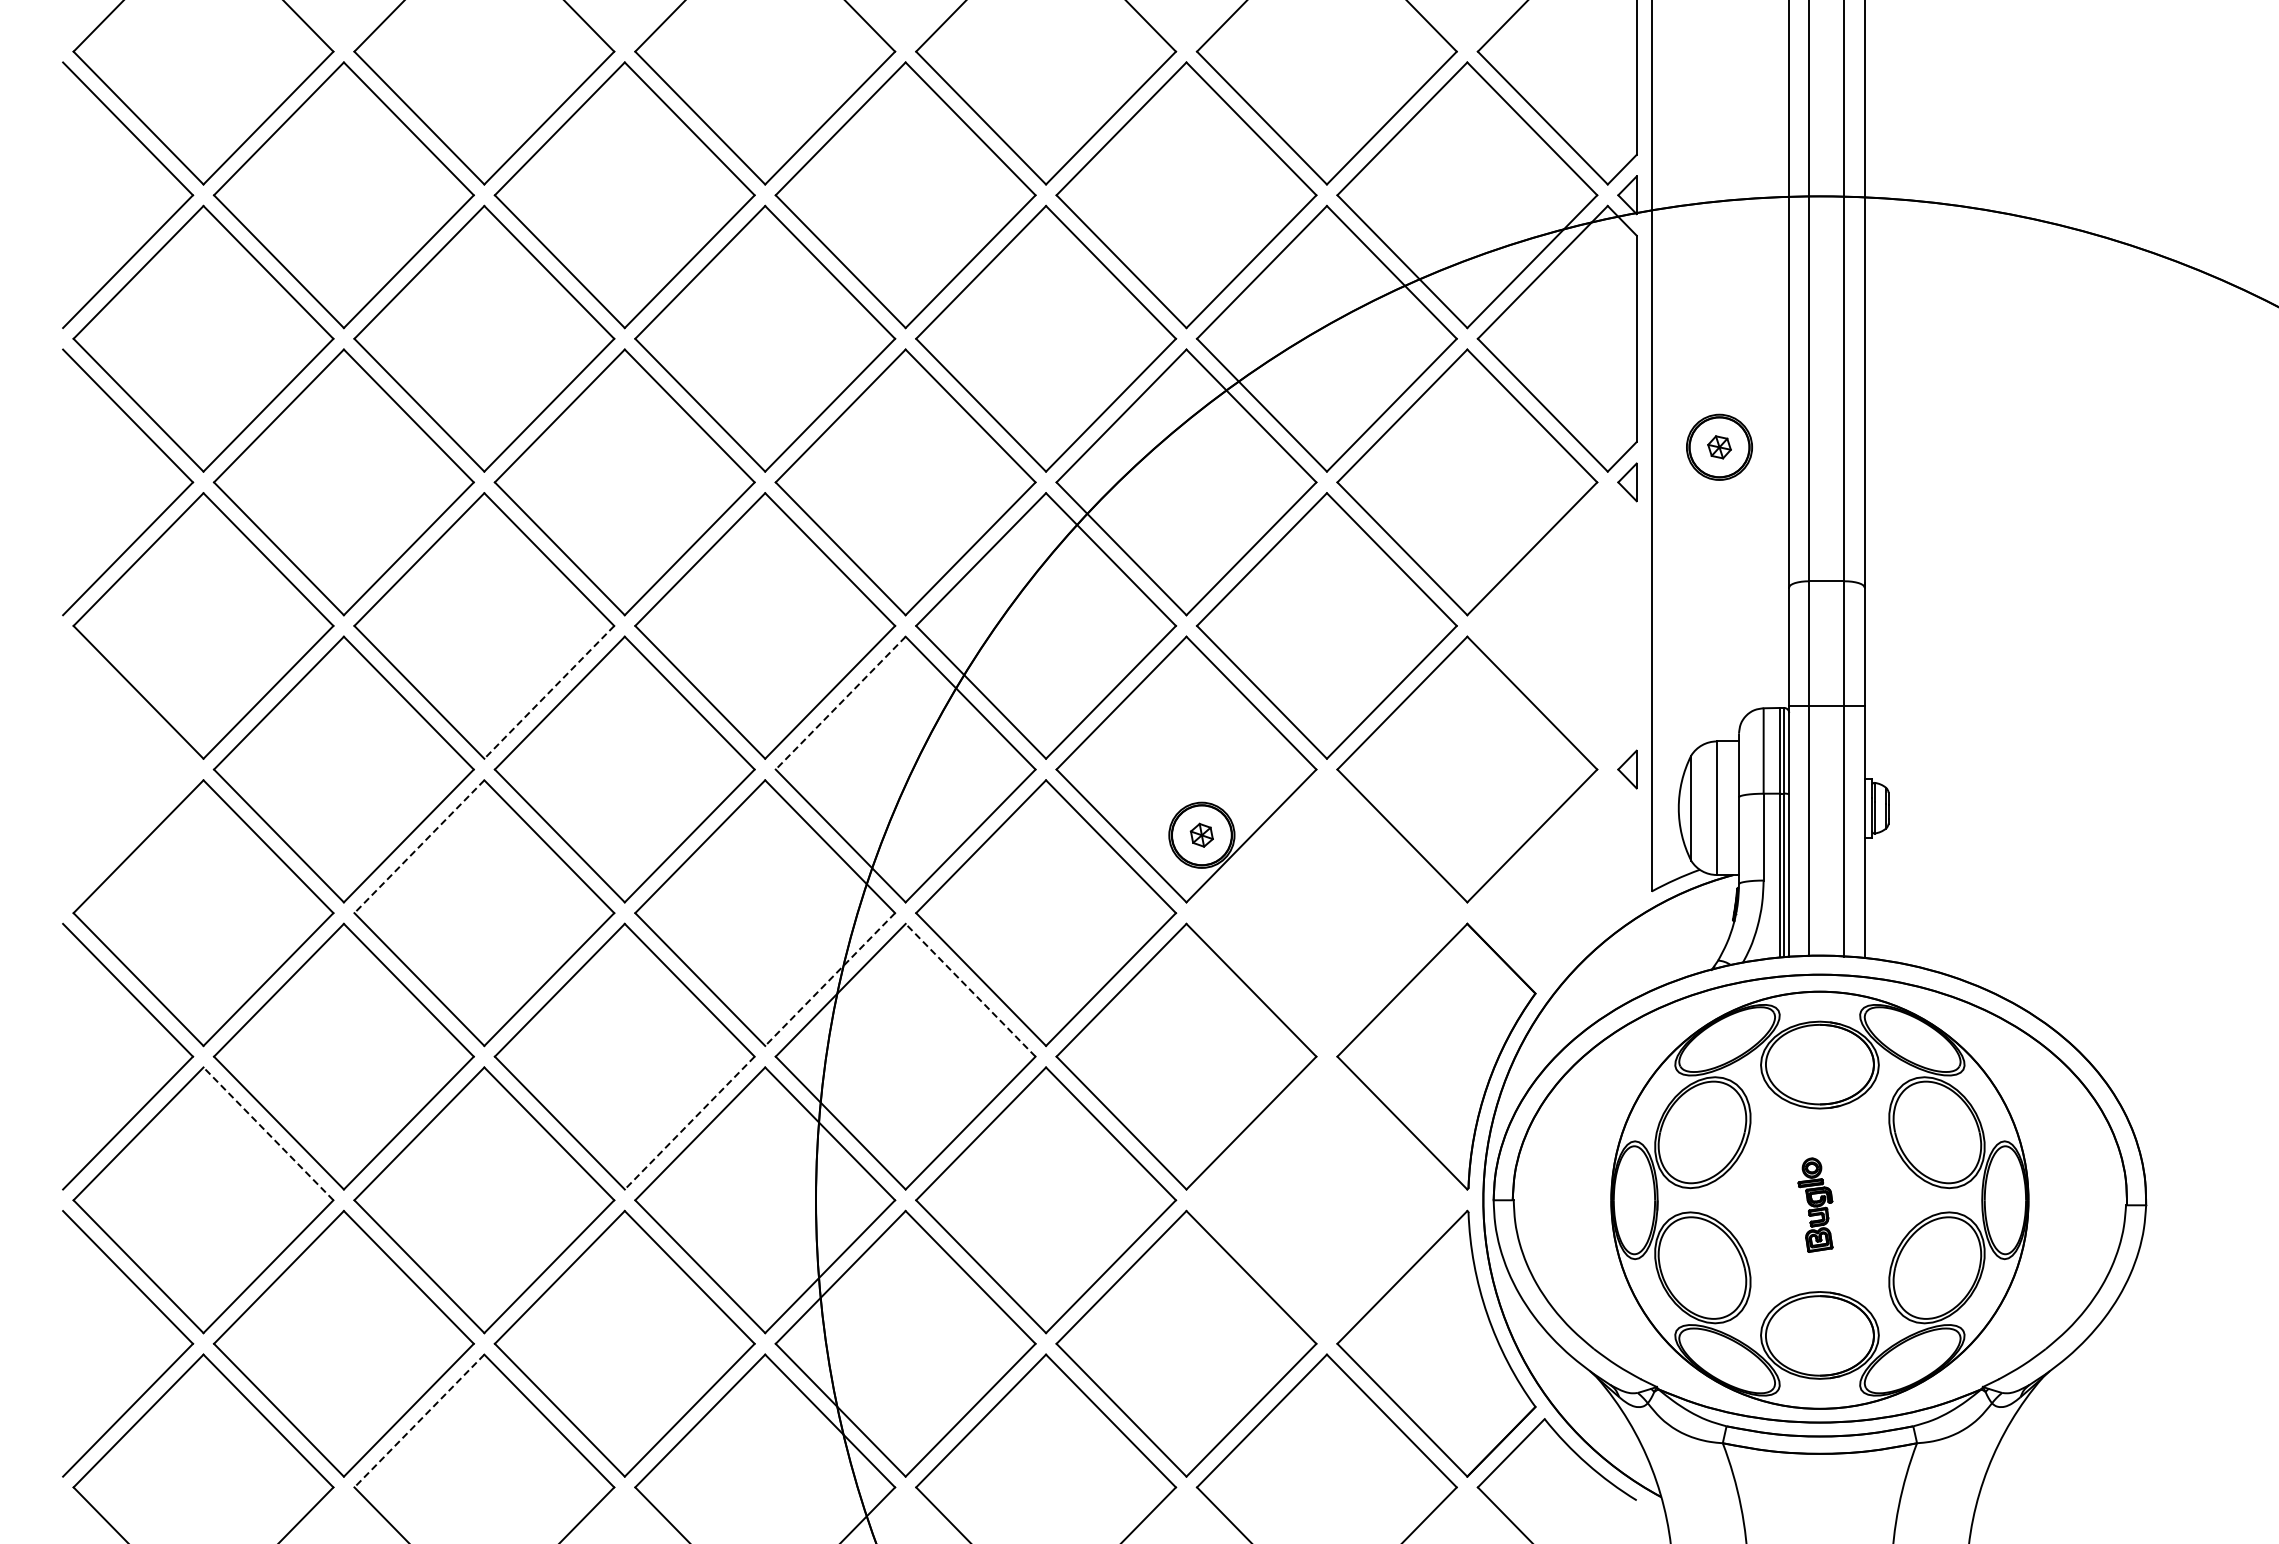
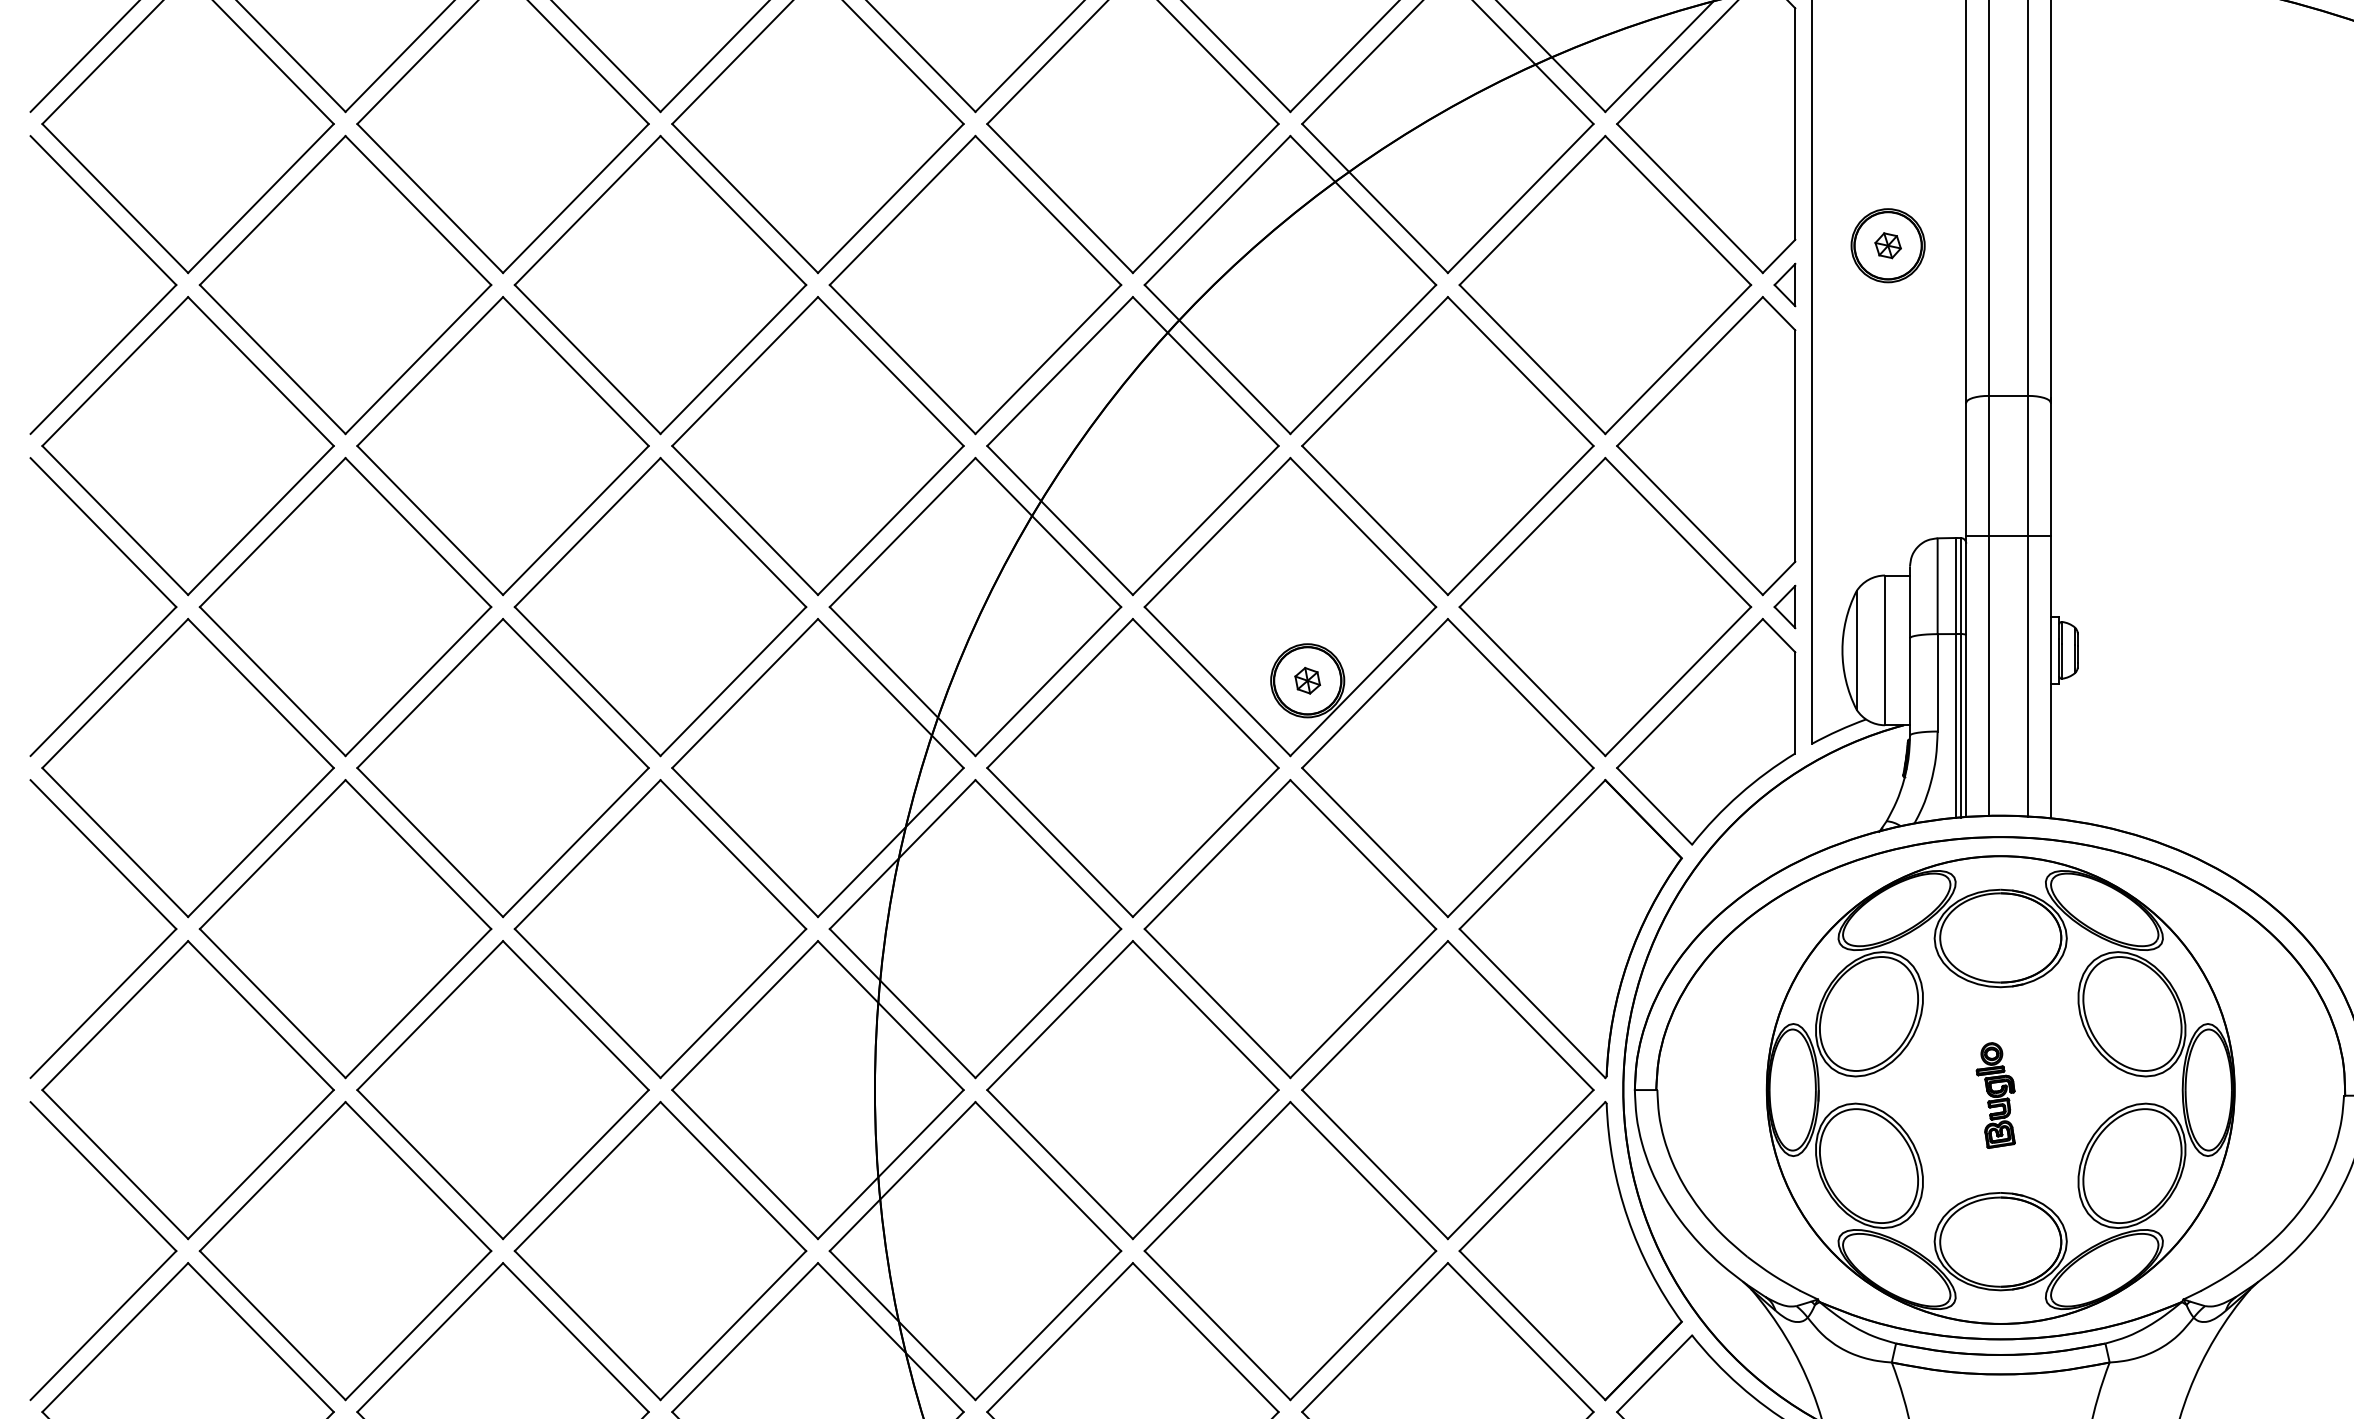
part: (1556, 625) -> (1705, 445), added
line: (549, 692) -> (576, 520), dashed -> solid
line: (840, 703) -> (902, 532), dashed -> solid
part: (160, 737) -> (139, 571), added
line: (419, 846) -> (430, 693), dashed -> solid
part: (1556, 880) -> (1705, 731), added
part: (1326, 912) -> (1447, 767), added
line: (830, 979) -> (891, 842), dashed -> solid
line: (970, 990) -> (1048, 854), dashed -> solid
line: (689, 1123) -> (733, 1003), dashed -> solid
line: (268, 1133) -> (260, 1015), dashed -> solid
part: (1326, 1200) -> (1447, 1090), added
line: (419, 1421) -> (430, 1338), dashed -> solid

